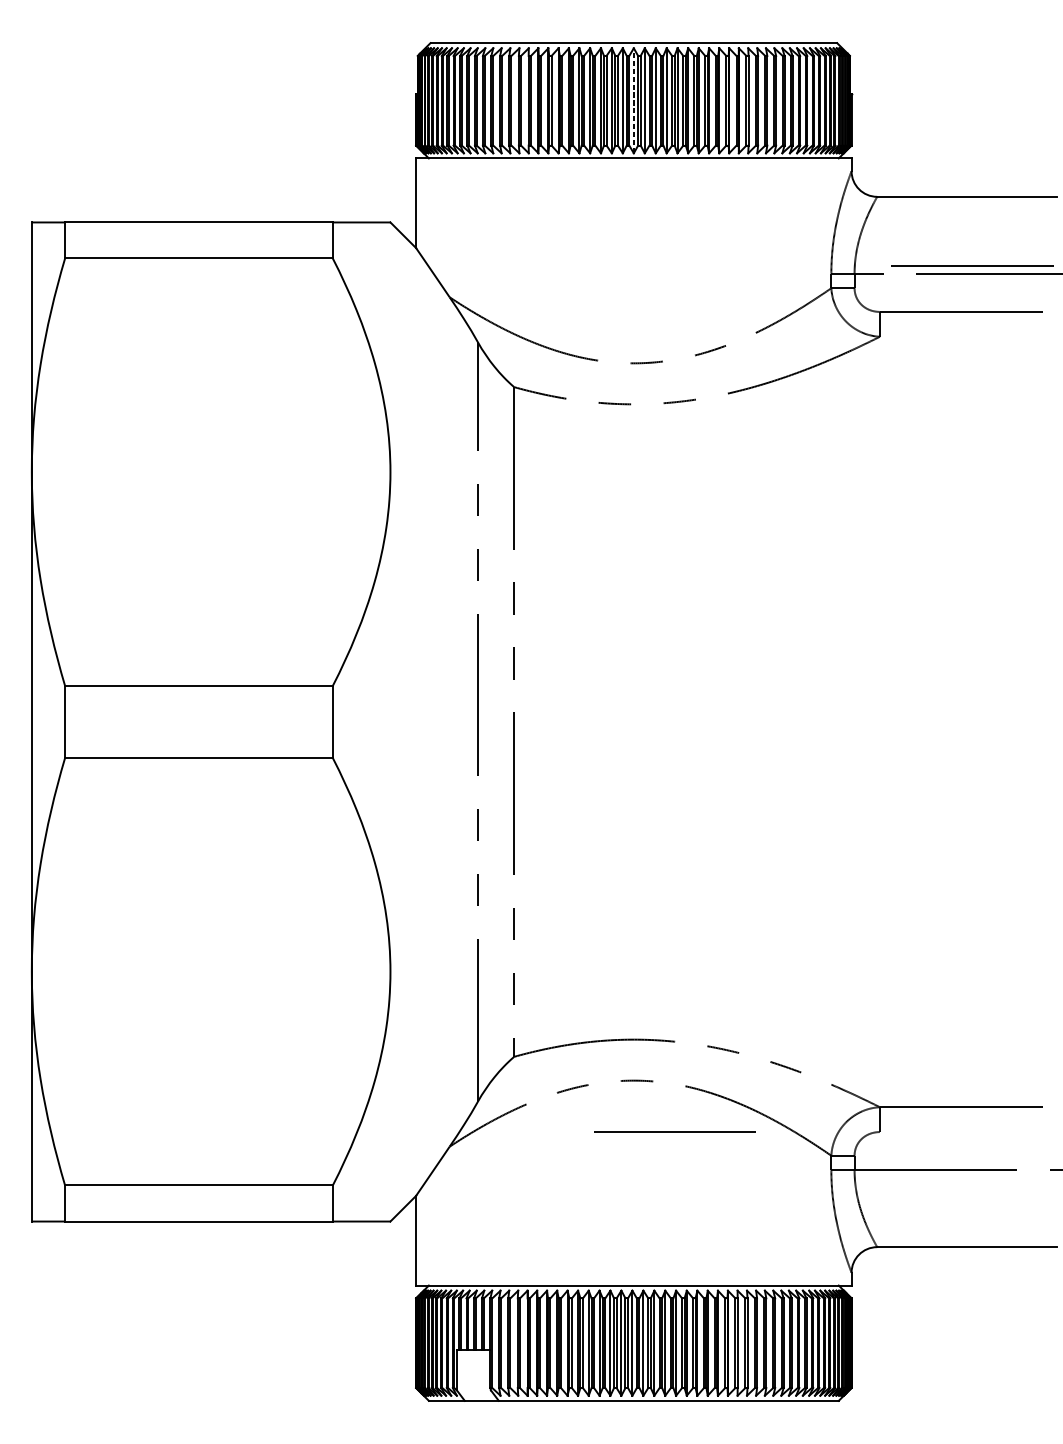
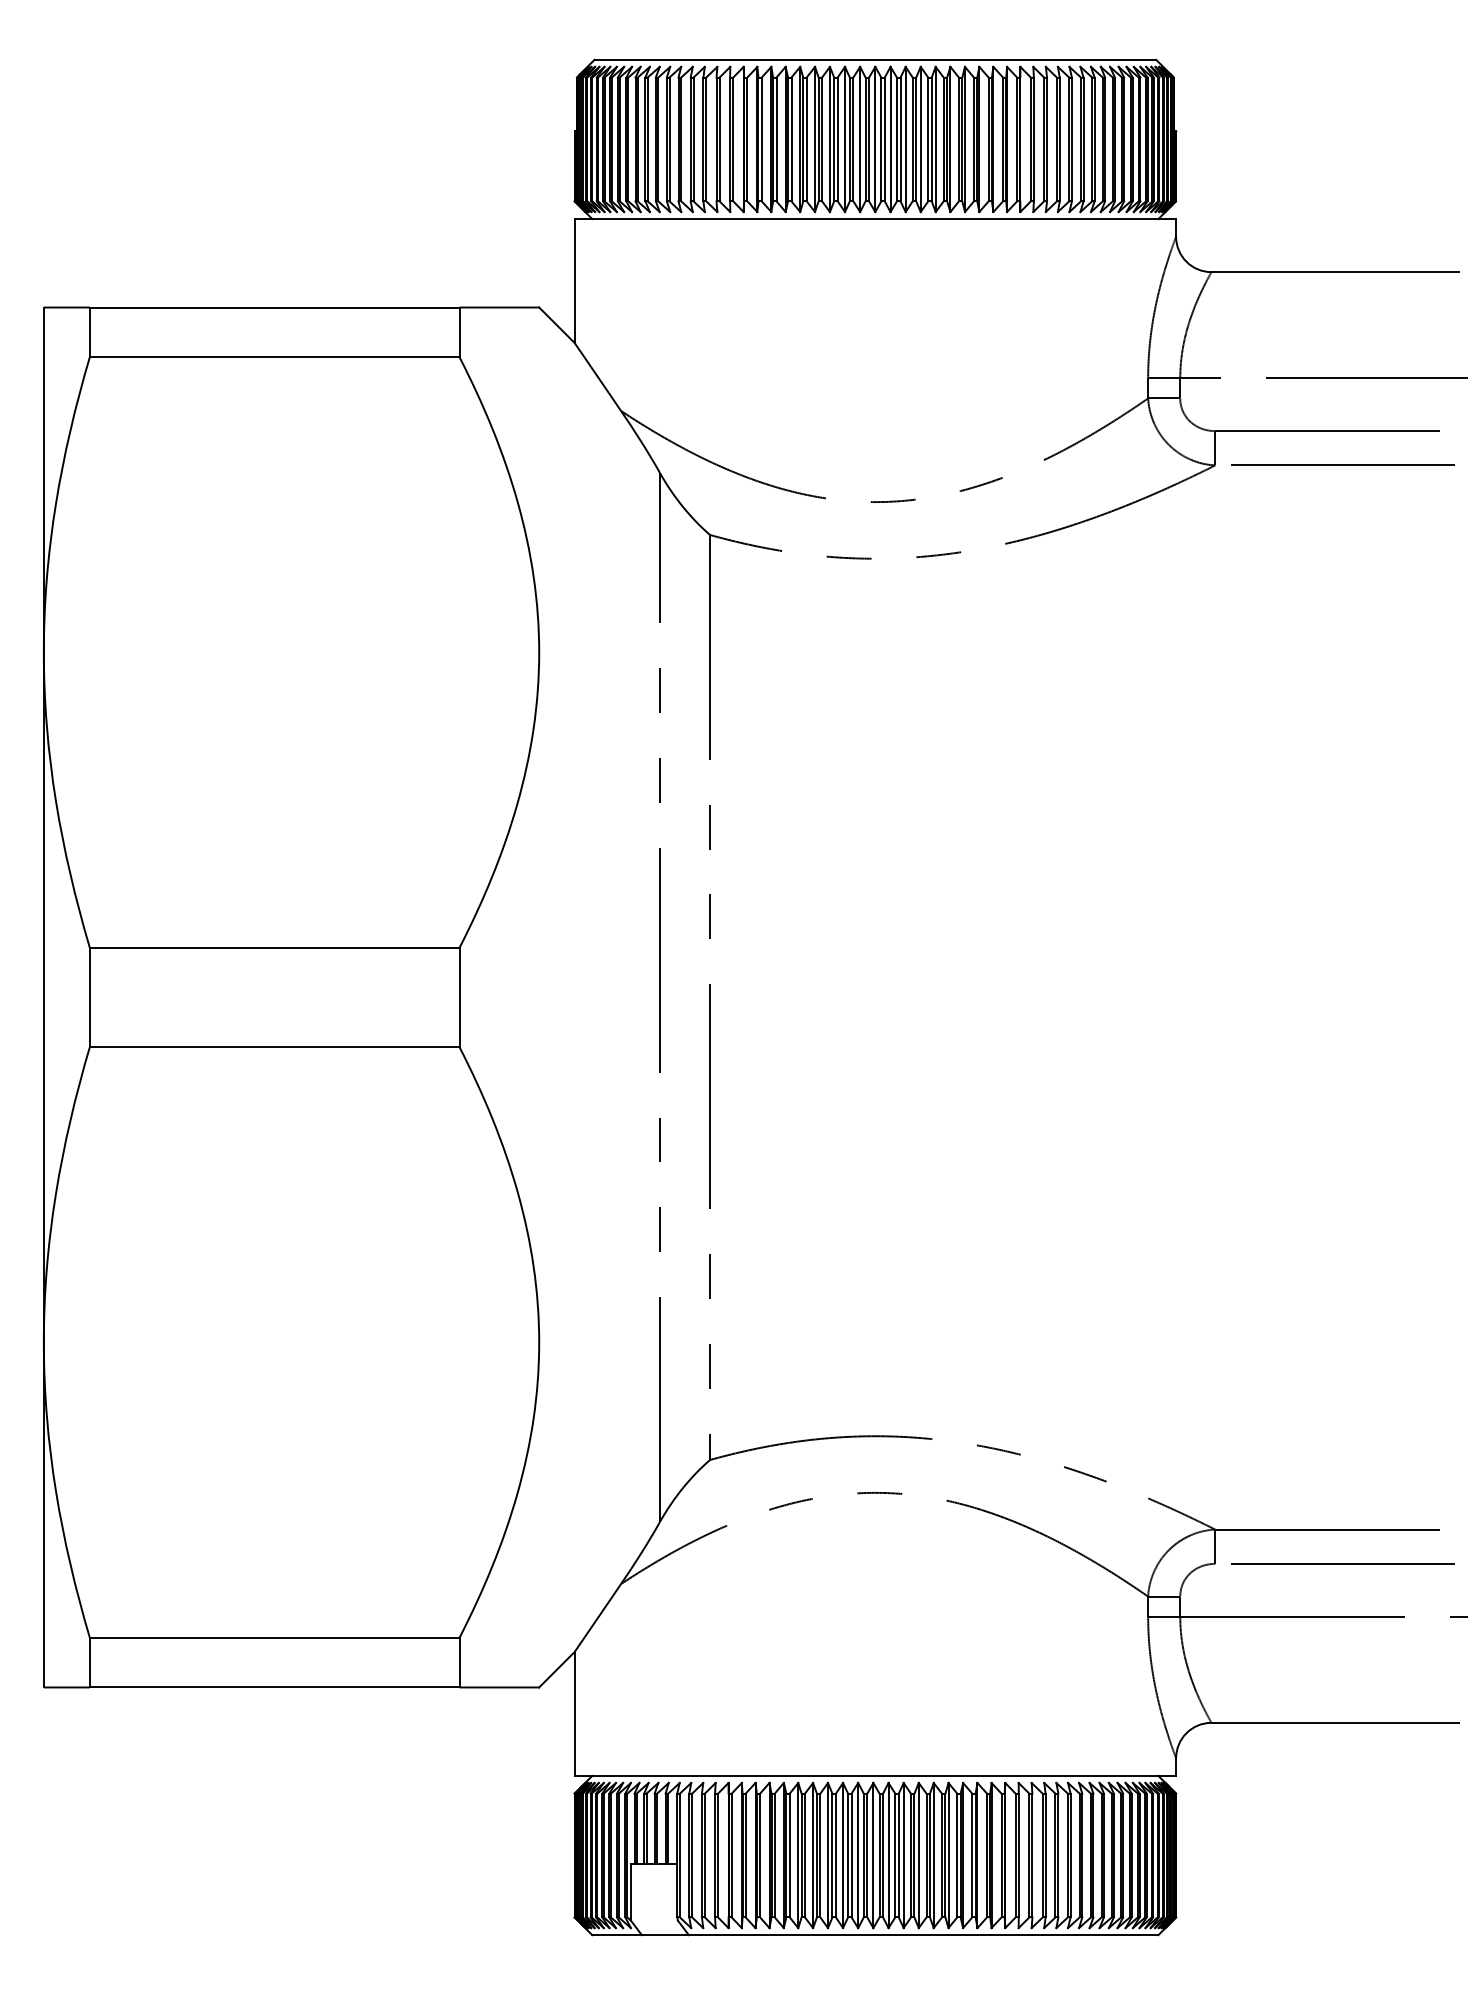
line: (633, 100) -> (875, 139), dashed -> solid
line: (972, 265) -> (1342, 464), moved
line: (674, 1131) -> (1342, 1563), moved

